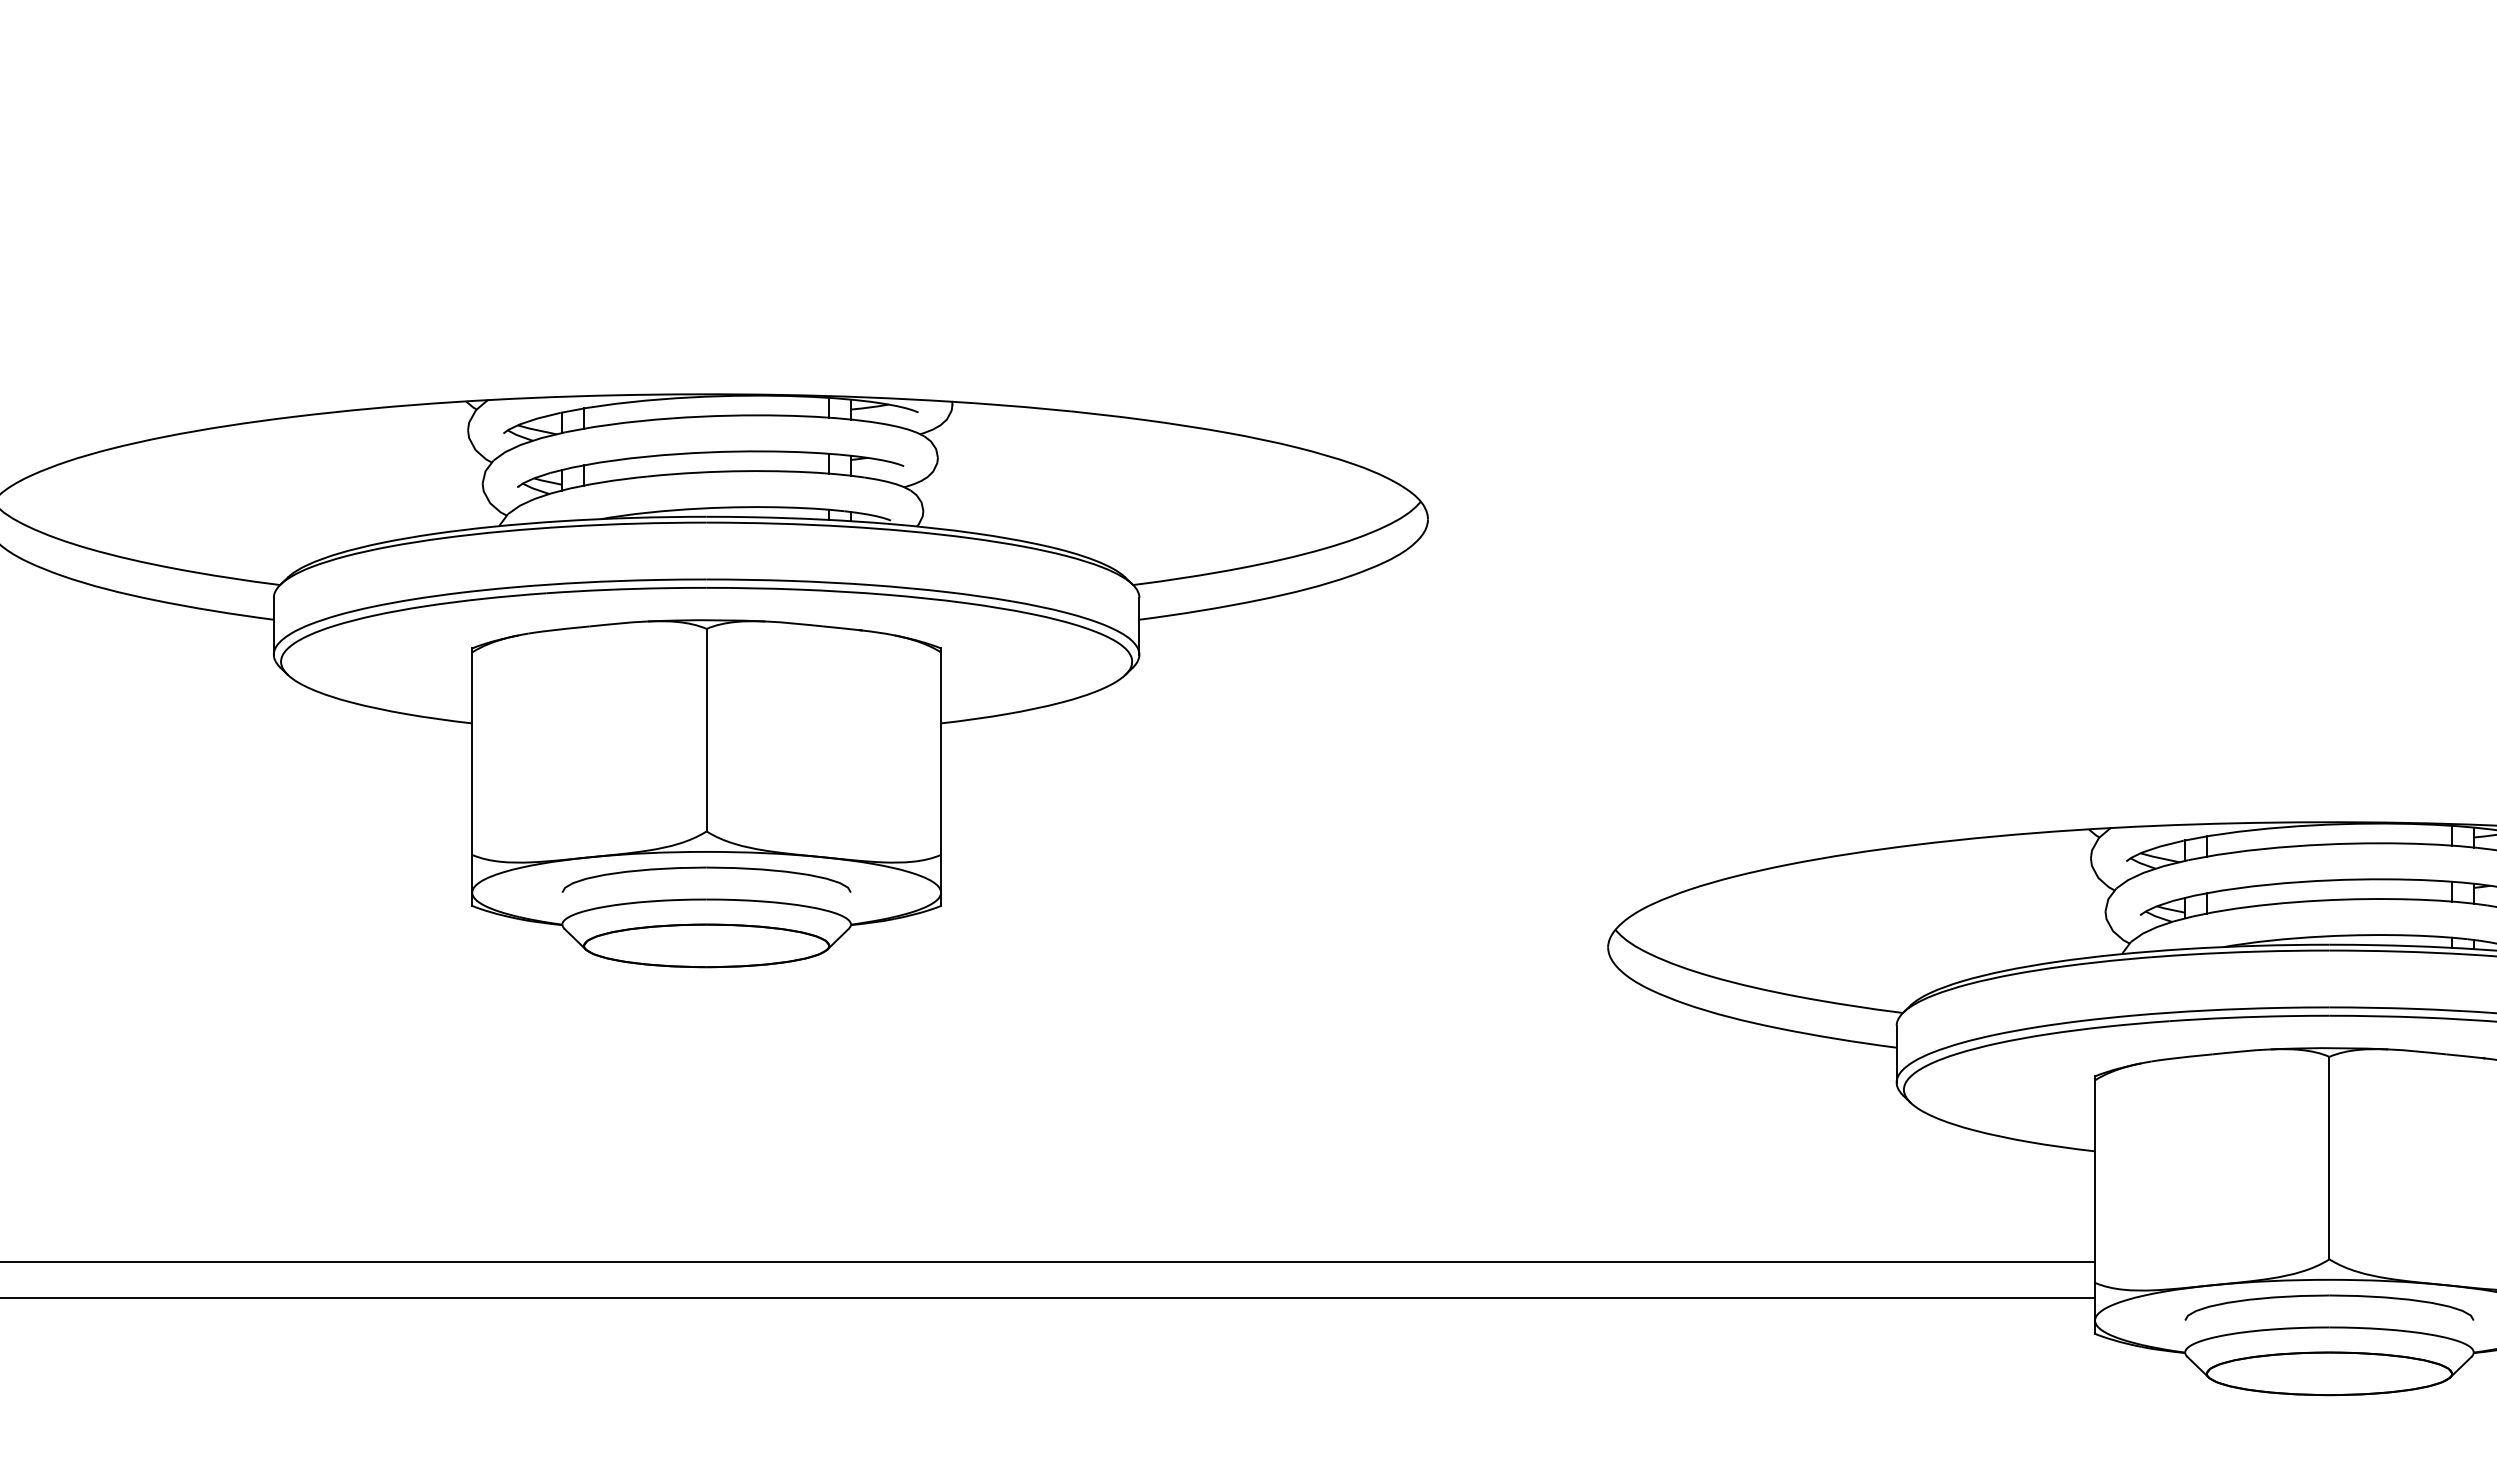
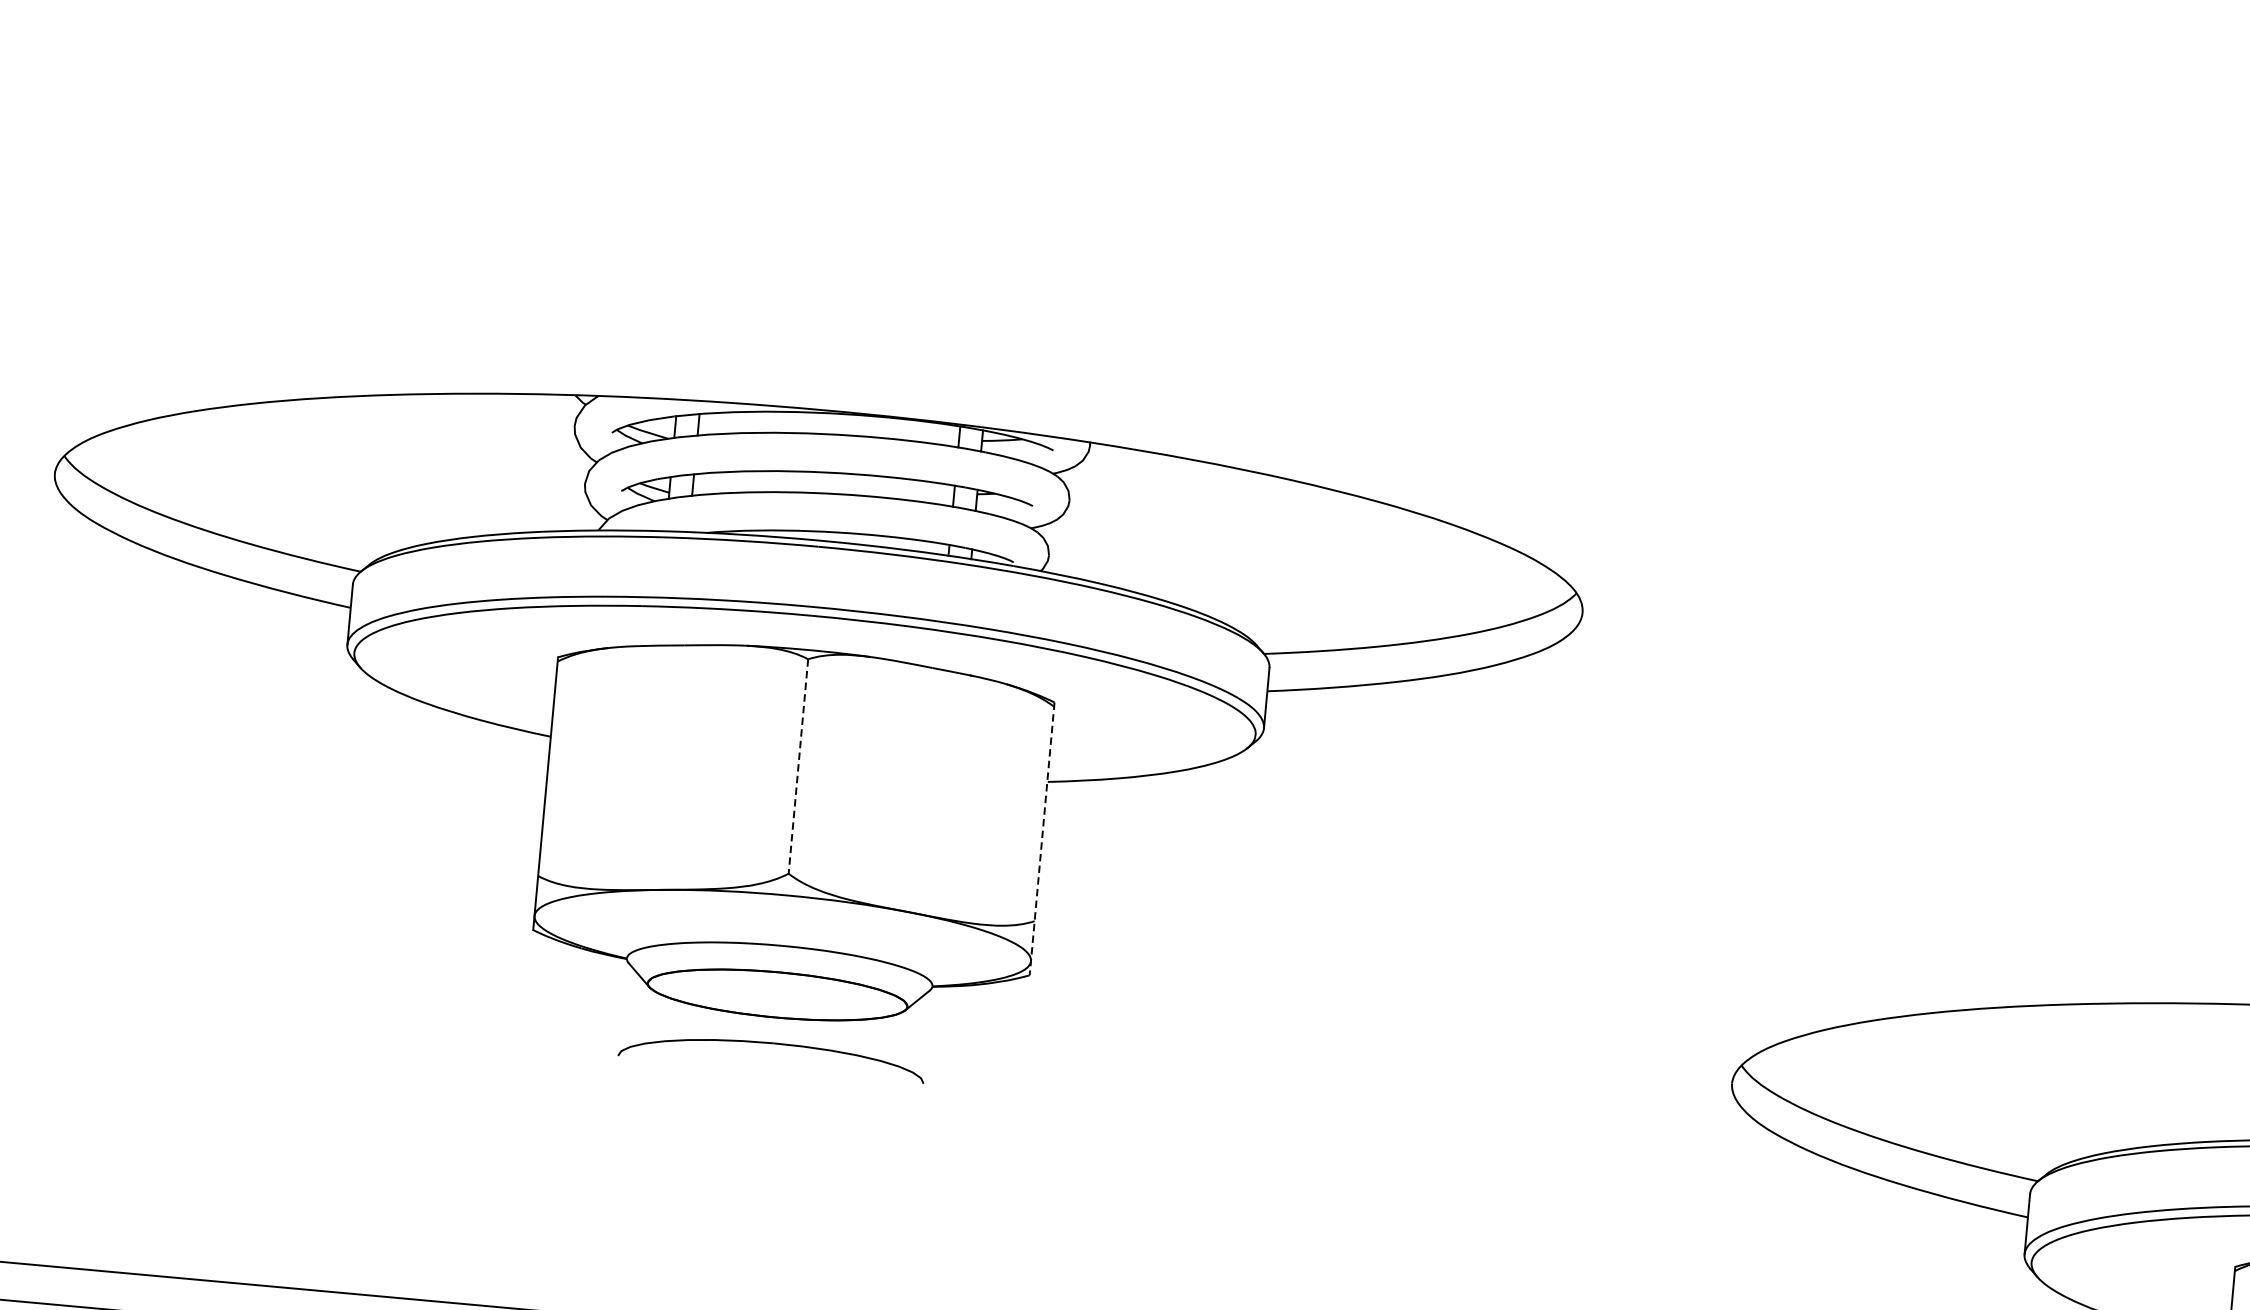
line: (706, 730) -> (798, 766), solid -> dashed
line: (941, 777) -> (1042, 839), solid -> dashed
part: (706, 868) -> (772, 1044), moved

